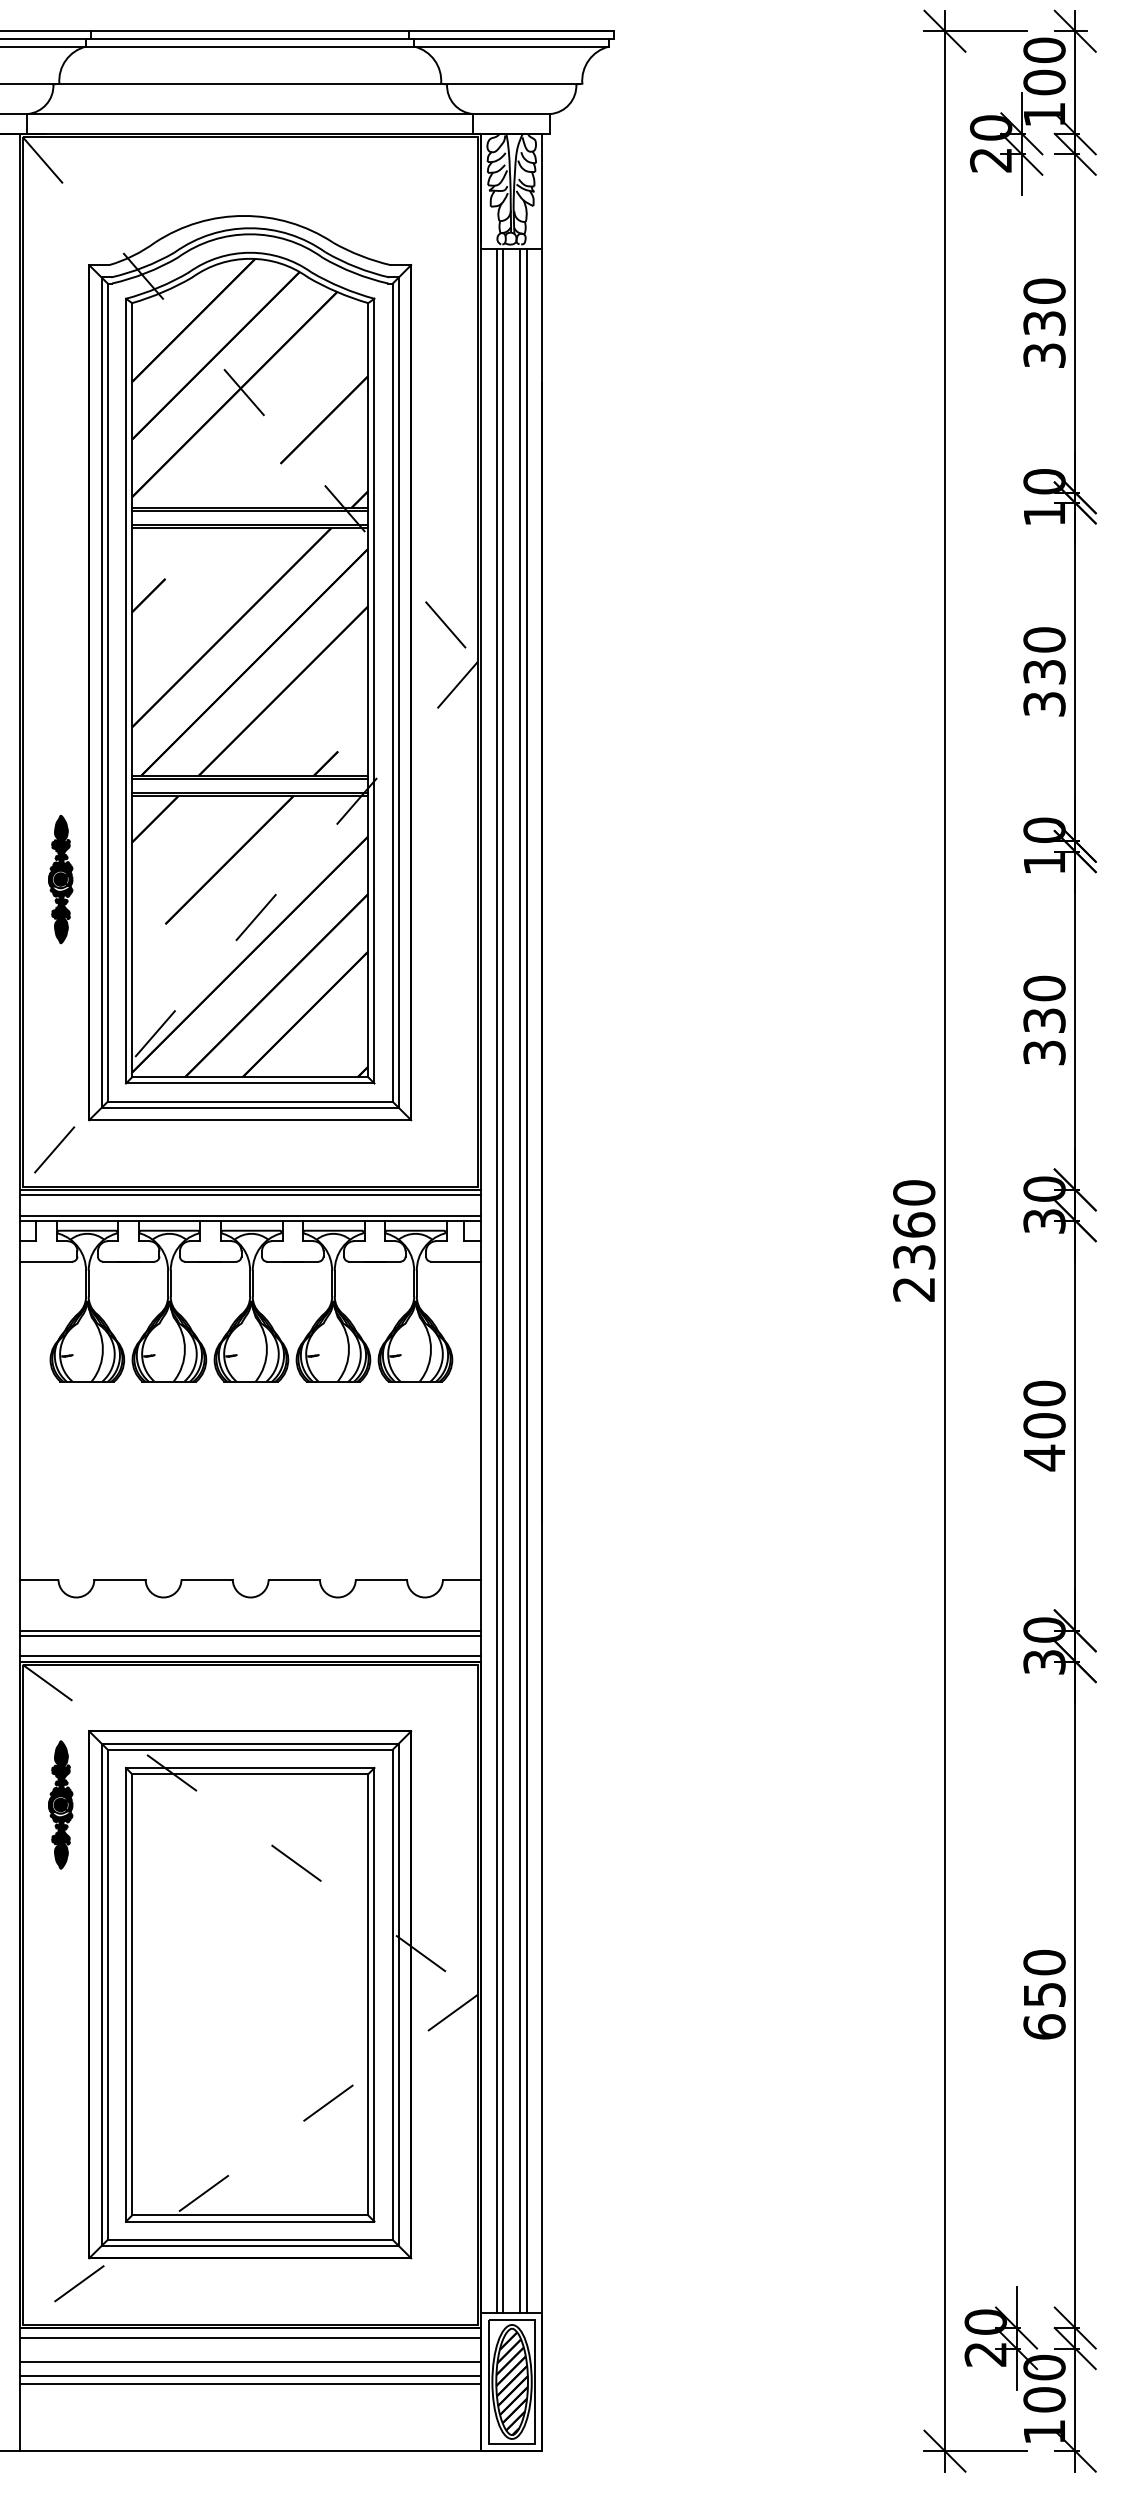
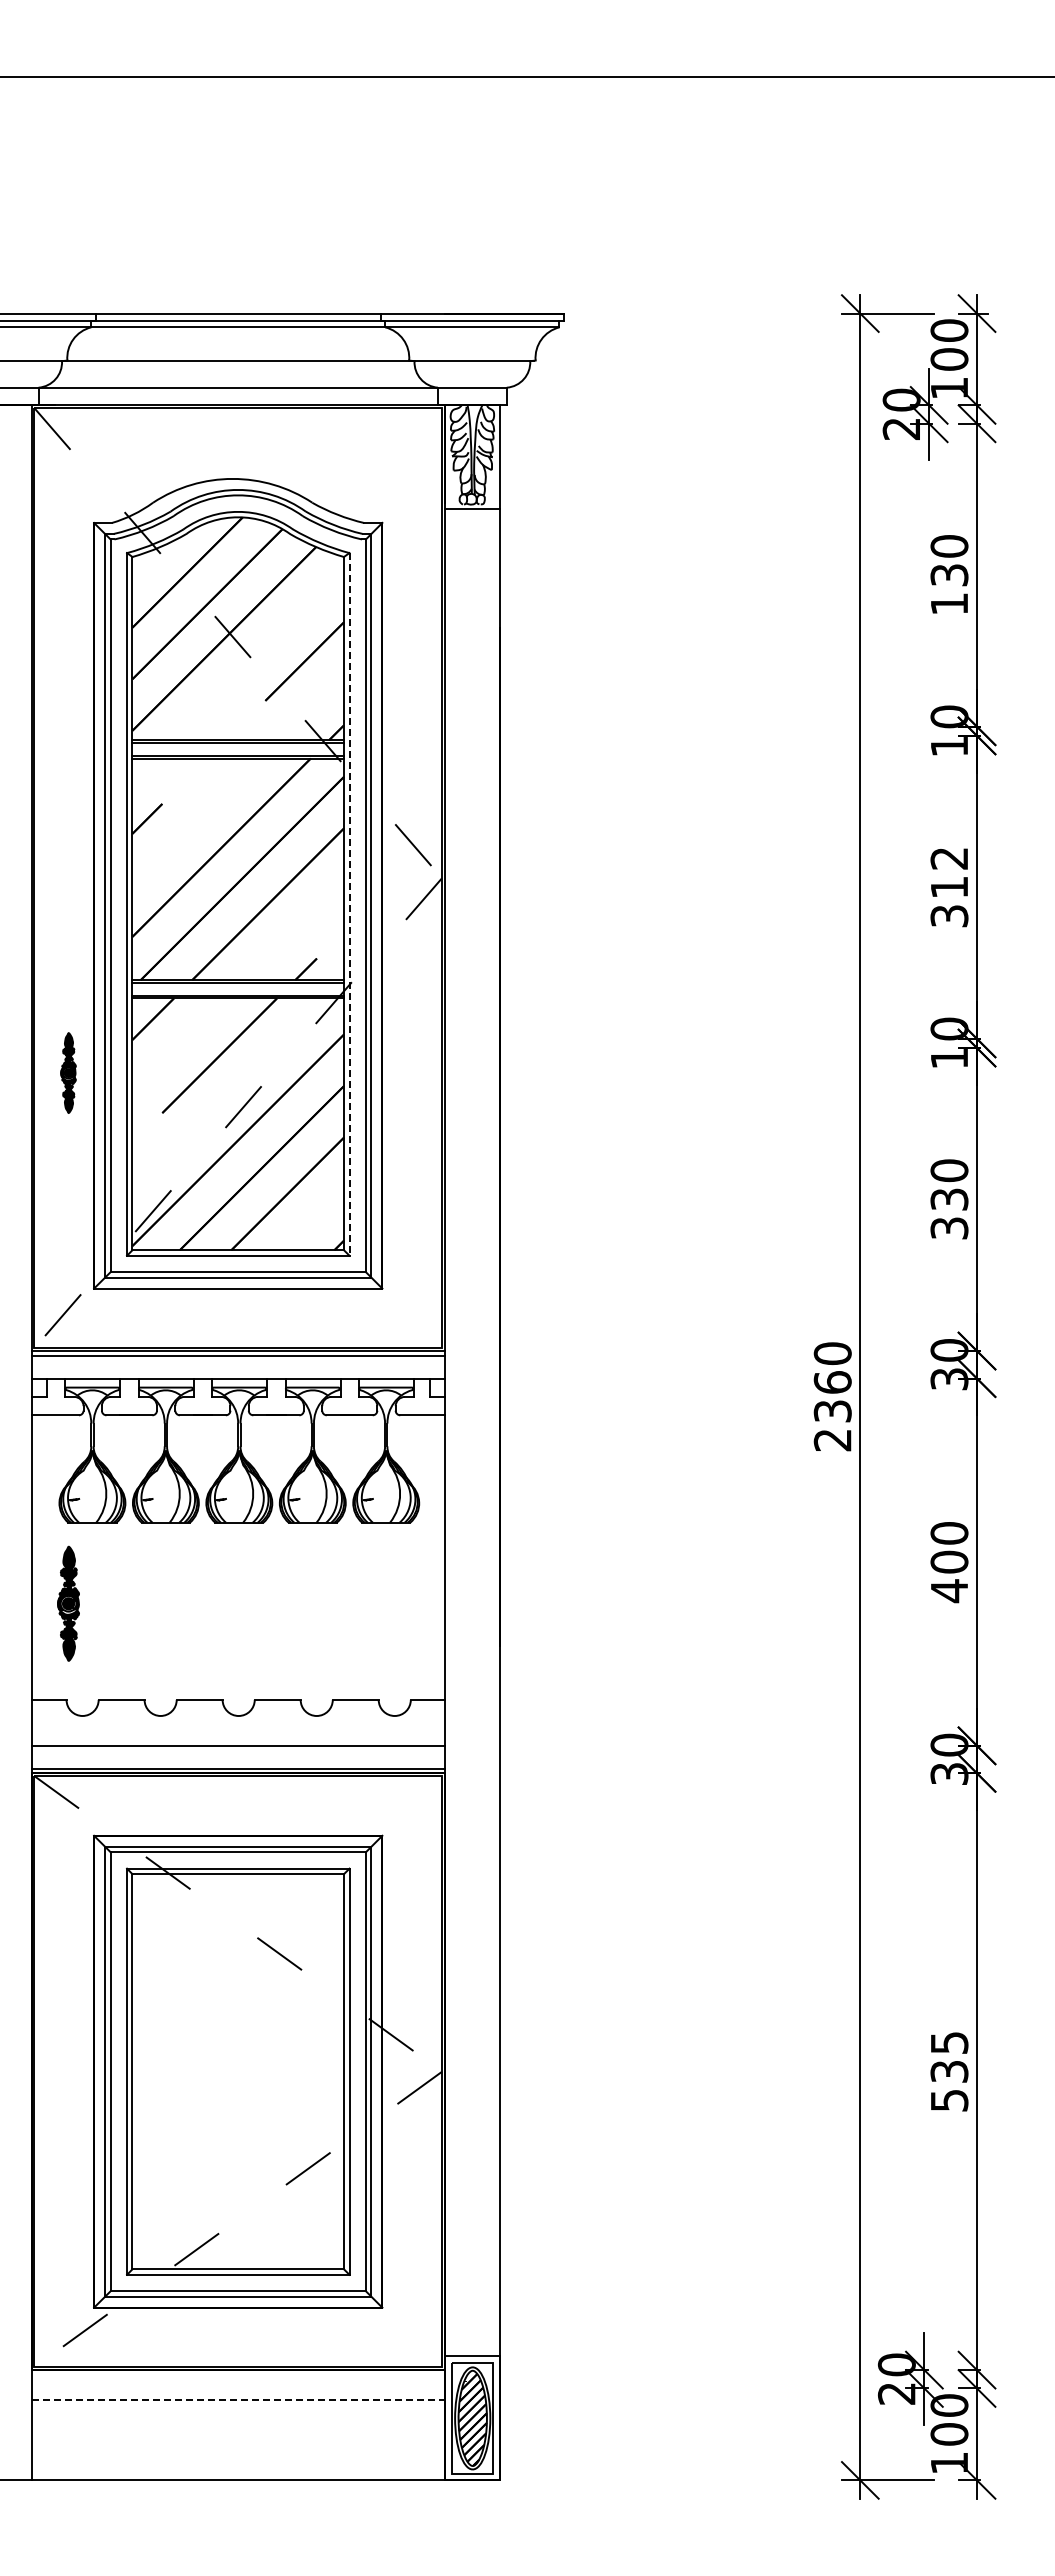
text: (1044, 355) -> (949, 603), 330 -> 130
text: (1044, 655) -> (949, 872), 330 -> 312
line: (374, 691) -> (349, 904), solid -> dashed
part: (60, 878) -> (68, 1072), size x0.7
line: (249, 1216) -> (237, 1374), removed
line: (497, 1280) -> (459, 1432), removed
line: (502, 1280) -> (464, 1432), removed
line: (520, 1280) -> (480, 1432), removed
line: (526, 1280) -> (485, 1432), removed
line: (249, 1636) -> (237, 1750), removed
part: (60, 1804) -> (68, 1603), moved
text: (1044, 1994) -> (949, 2071), 650 -> 535
line: (249, 2338) -> (237, 2379), removed
line: (250, 2361) -> (238, 2400), solid -> dashed
line: (249, 2375) -> (237, 2412), removed
line: (249, 2384) -> (237, 2420), removed

